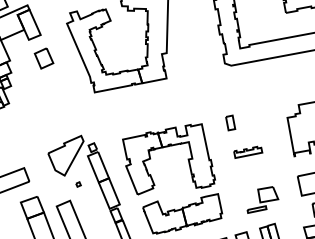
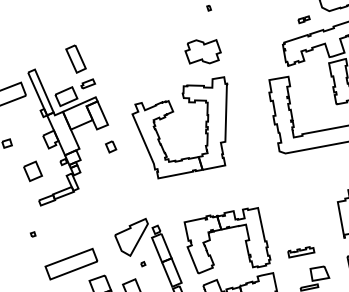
part: (43, 58) -> (110, 146), size x0.6
part: (230, 122) -> (284, 206), removed
part: (248, 152) -> (301, 252), moved

